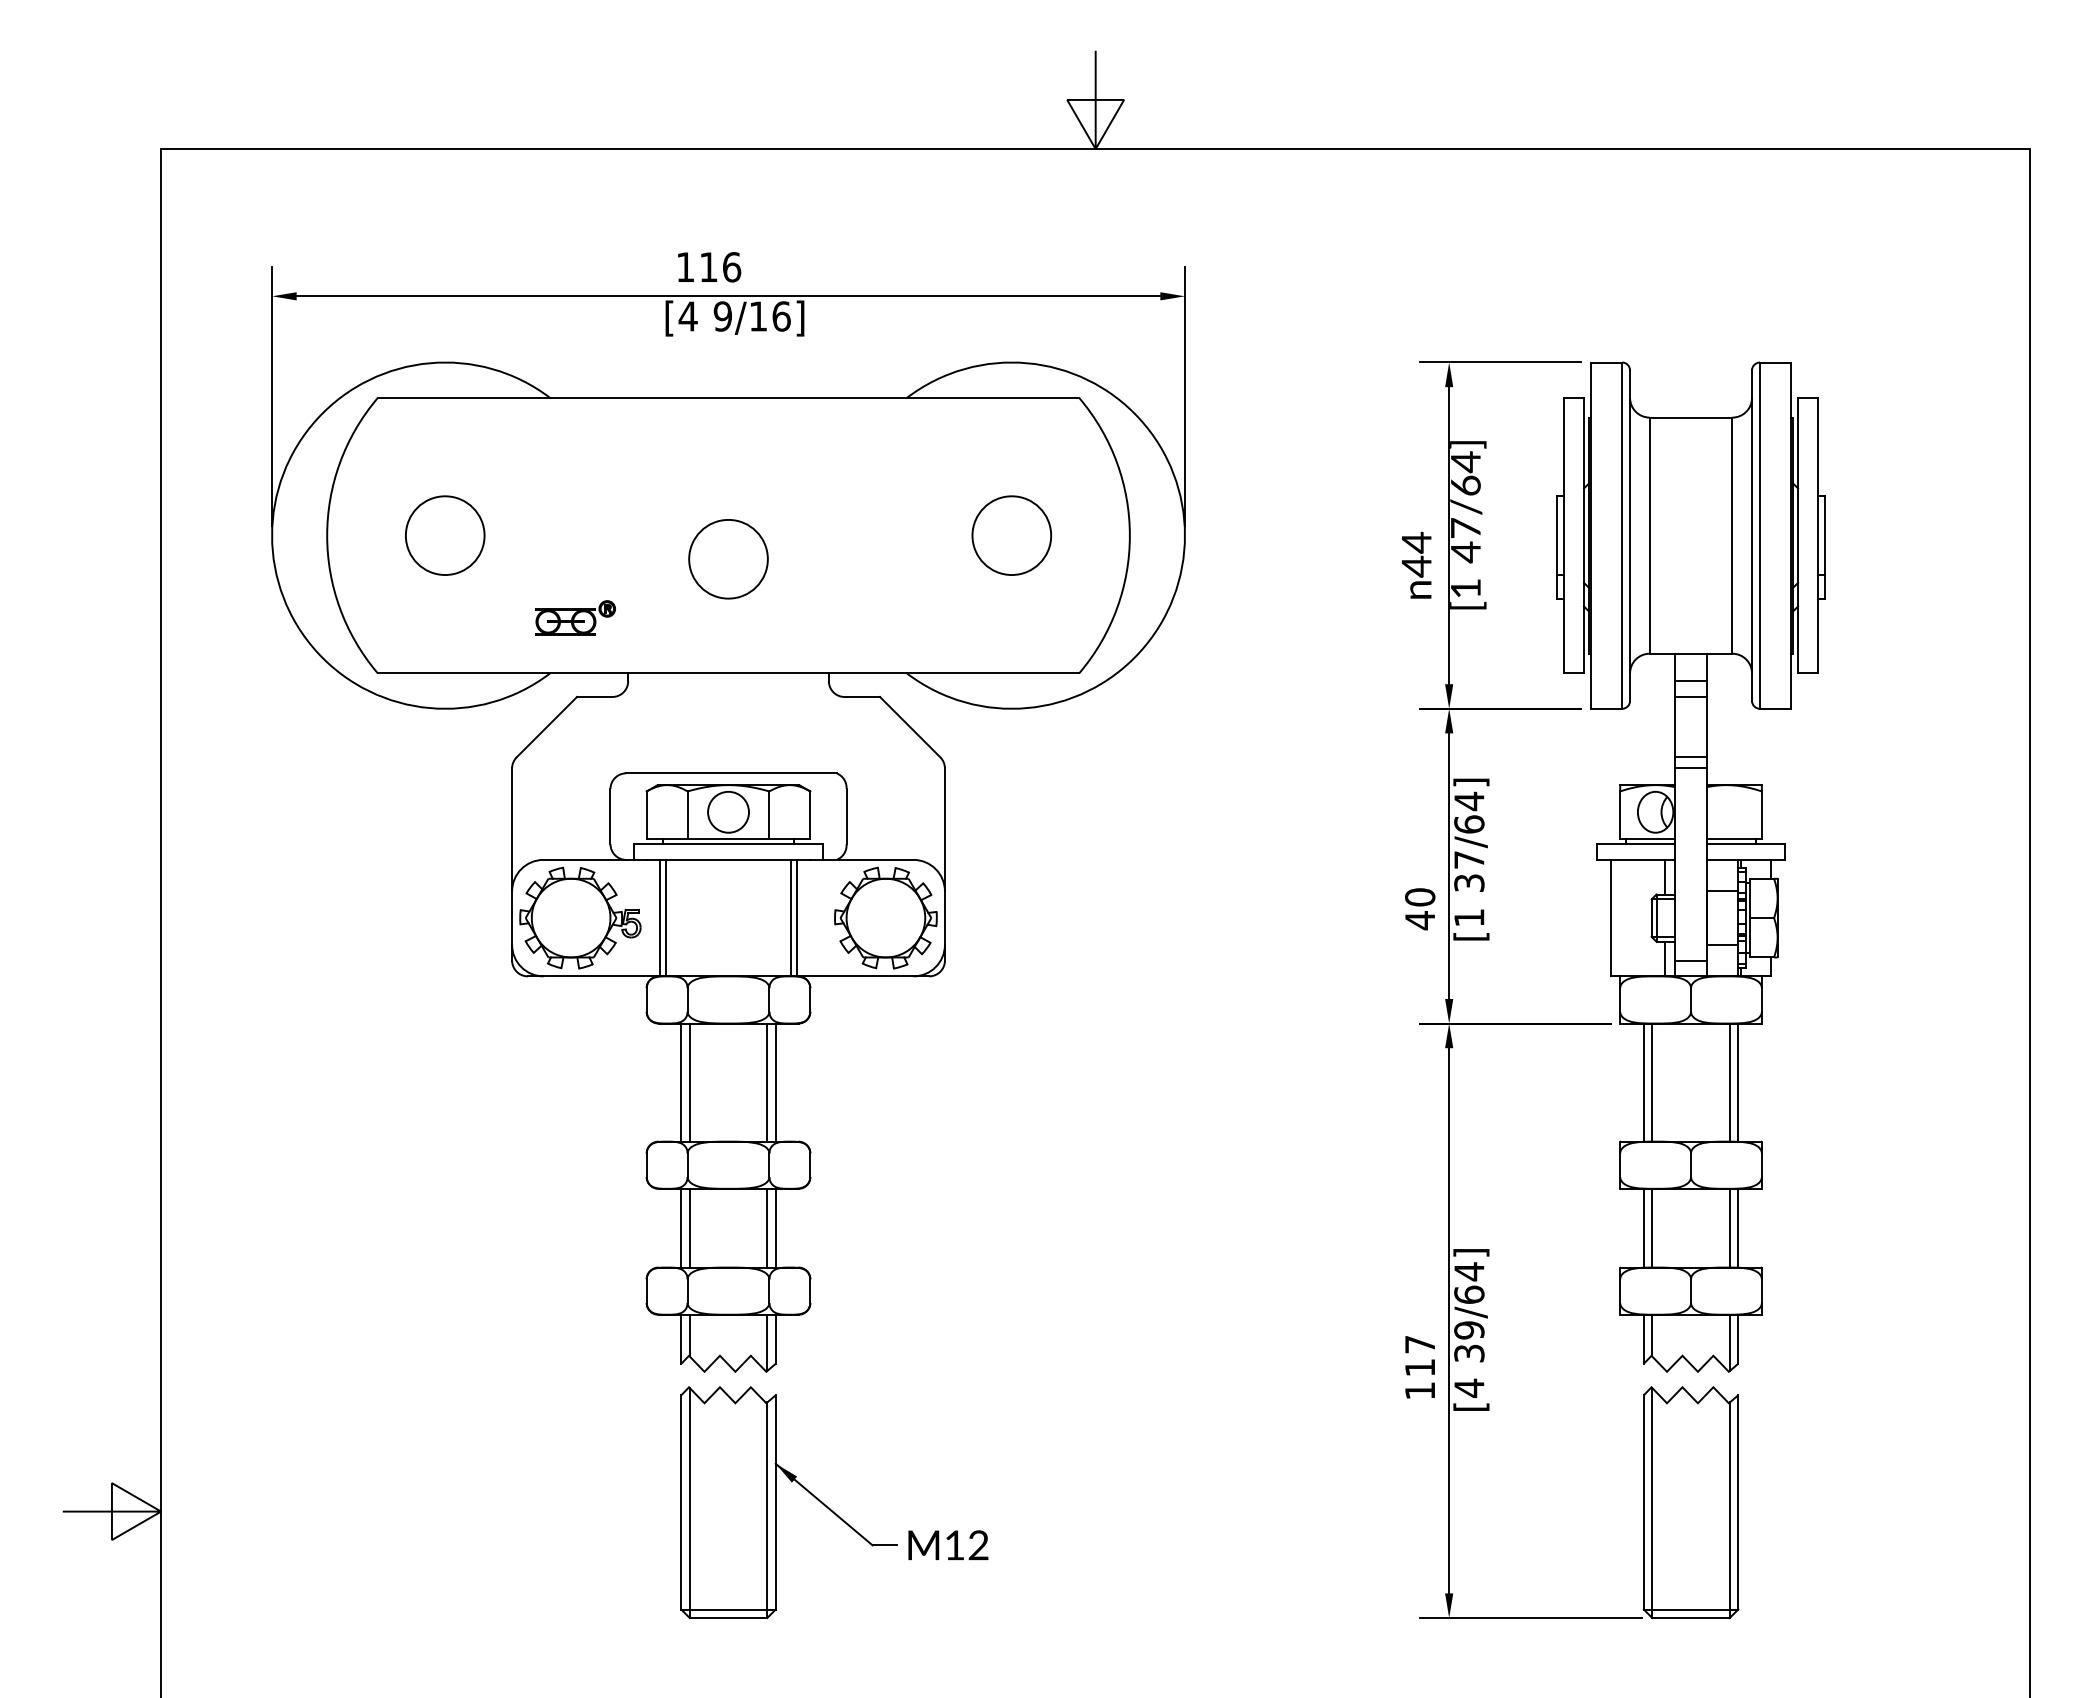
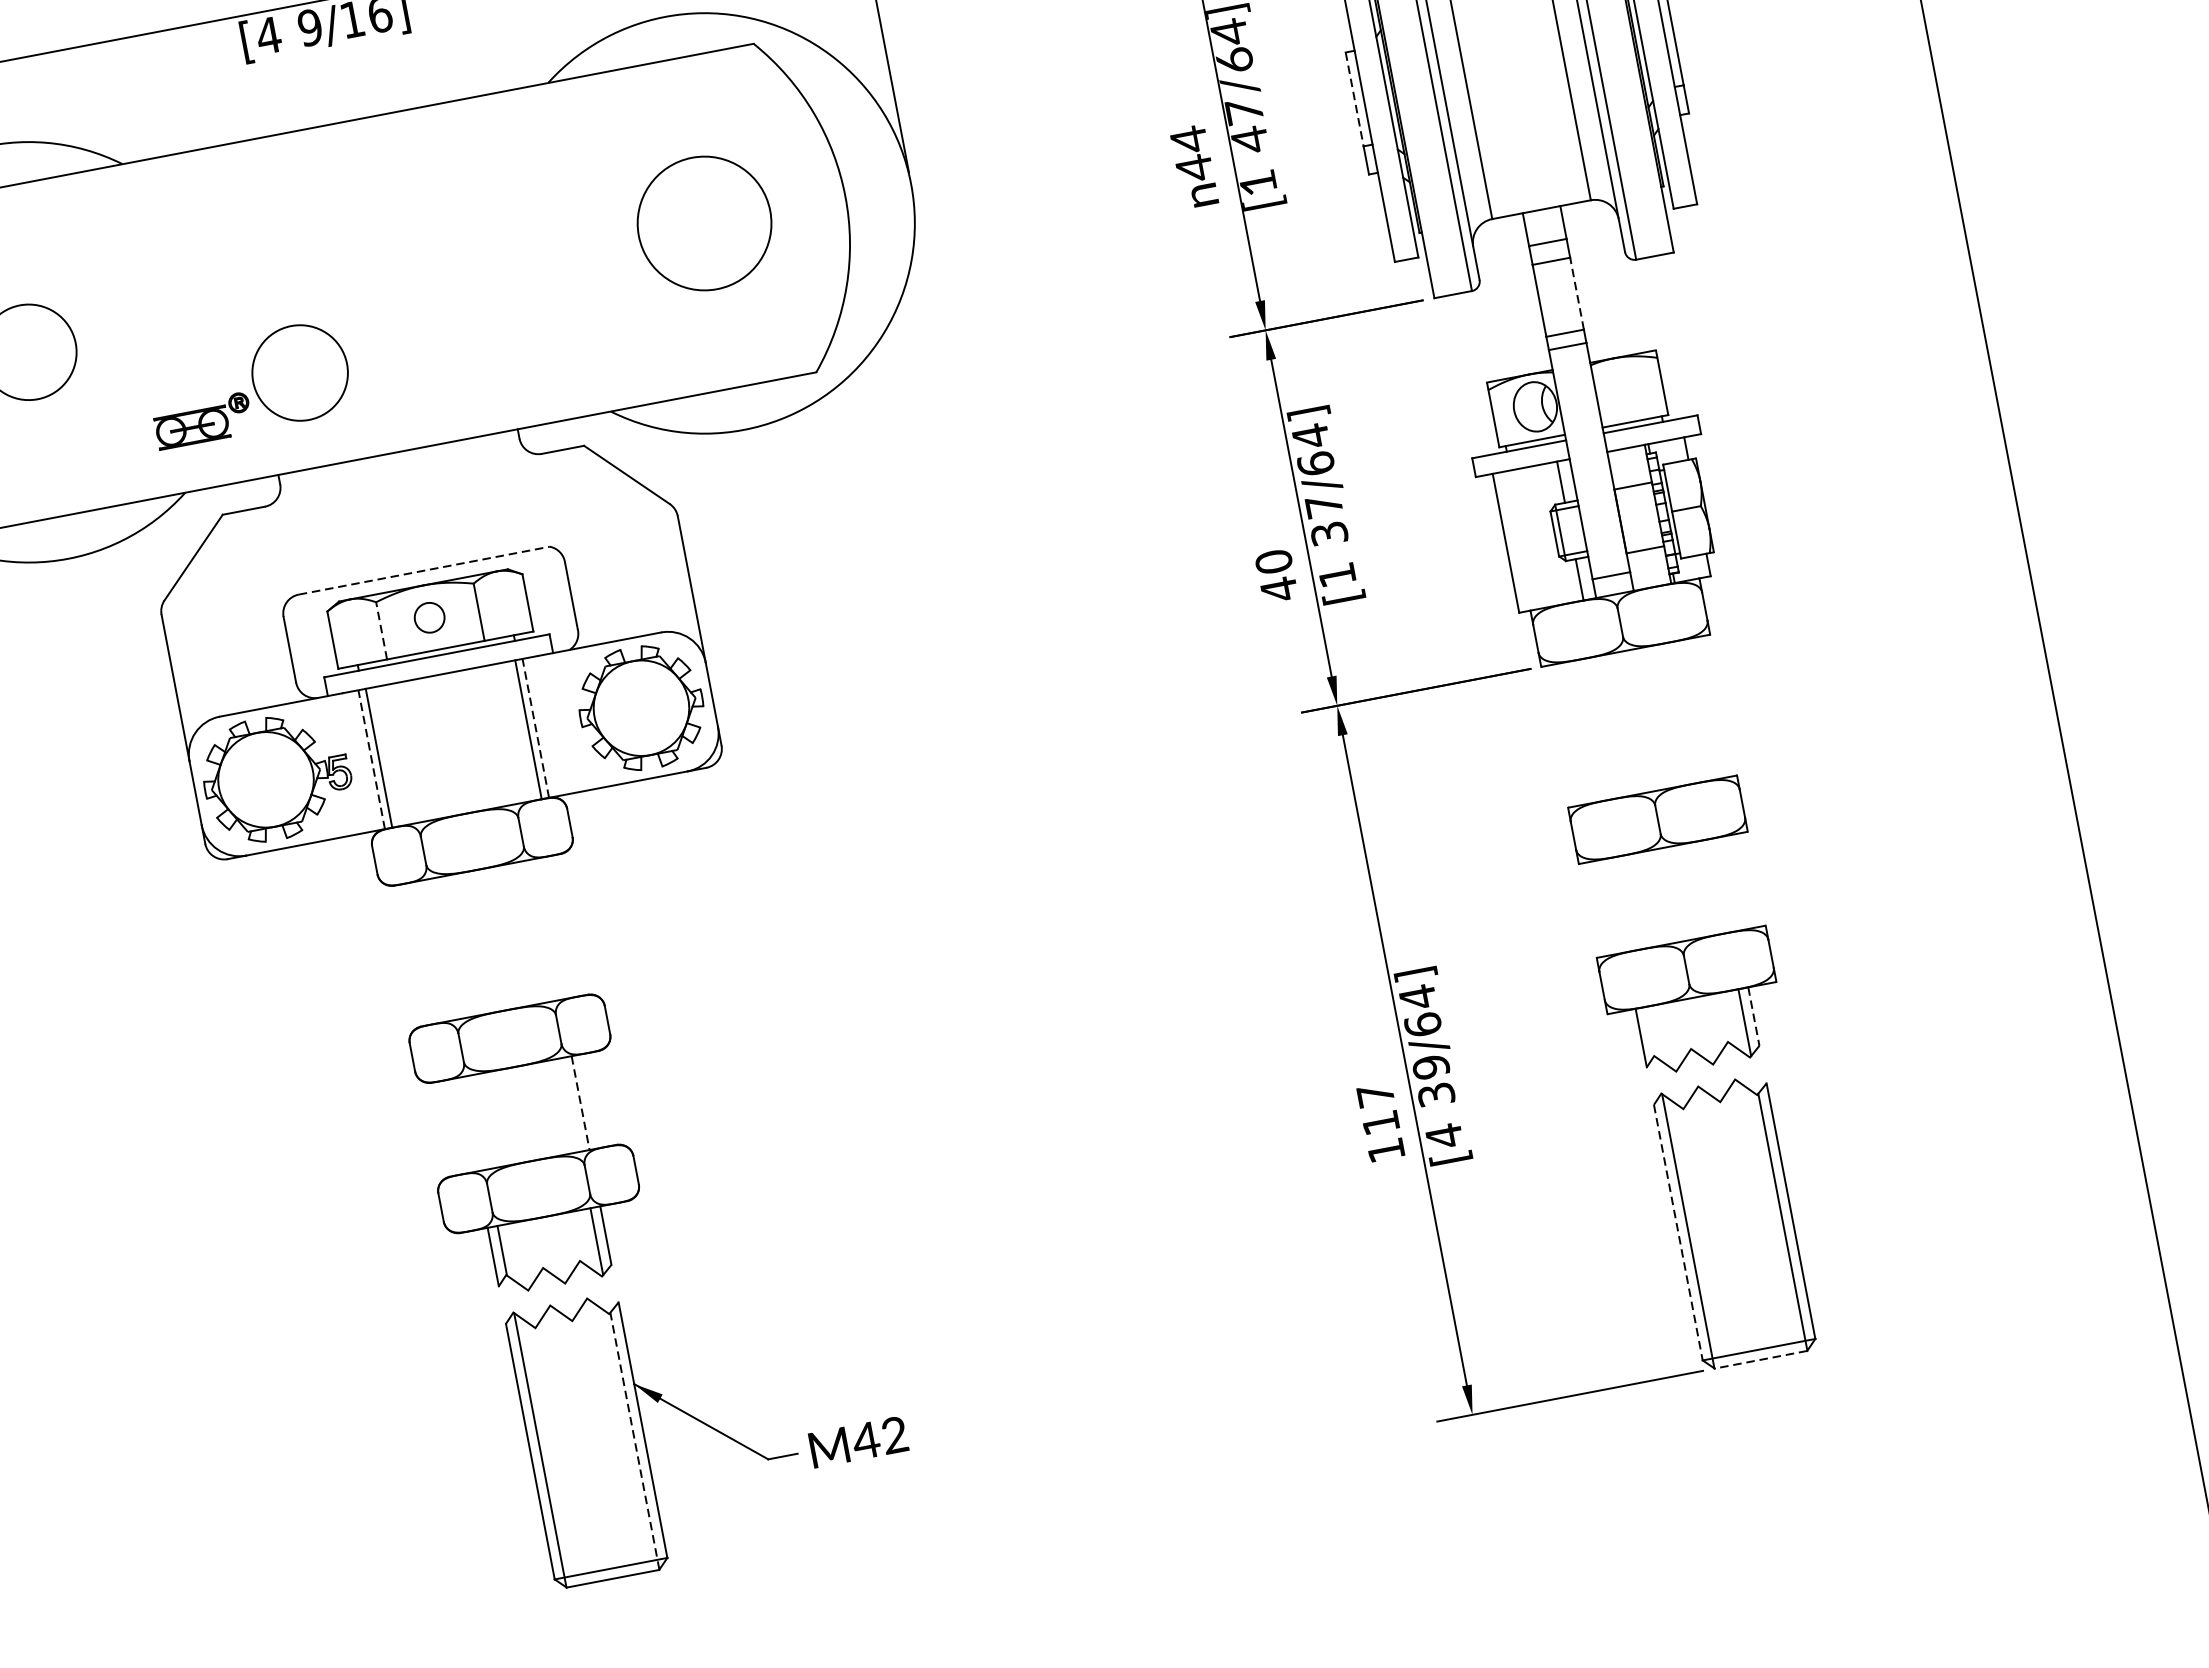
circle: (1011, 535) -> (704, 223), size x1.4
line: (1556, 536) -> (1354, 100), solid -> dashed
circle: (728, 559) -> (300, 373), moved
line: (1706, 726) -> (1576, 292), solid -> dashed
line: (731, 773) -> (424, 570), solid -> dashed
circle: (728, 811) -> (429, 616), size x0.6
line: (687, 815) -> (381, 630), solid -> dashed
line: (659, 917) -> (371, 758), solid -> dashed
line: (797, 917) -> (535, 727), solid -> dashed
line: (681, 1082) -> (435, 950), removed
line: (689, 1082) -> (444, 948), removed
line: (767, 1082) -> (537, 931), removed
line: (775, 1082) -> (547, 929), removed
line: (1643, 1082) -> (1582, 731), removed
line: (1652, 1082) -> (1593, 729), removed
line: (1729, 1082) -> (1685, 712), removed
line: (1738, 1082) -> (1695, 710), removed
line: (681, 1227) -> (468, 1123), removed
line: (689, 1227) -> (477, 1121), removed
line: (767, 1227) -> (570, 1104), removed
line: (1643, 1227) -> (1615, 904), removed
line: (1652, 1227) -> (1626, 902), removed
line: (1729, 1227) -> (1717, 885), removed
line: (1738, 1227) -> (1728, 883), removed
line: (775, 1228) -> (580, 1103), solid -> dashed
line: (1652, 1335) -> (1650, 1031), removed
line: (1738, 1339) -> (1754, 1016), solid -> dashed
line: (1643, 1502) -> (1677, 1232), solid -> dashed
line: (767, 1510) -> (635, 1441), solid -> dashed
text: (954, 1545) -> (866, 1440), M12 -> M42
line: (1691, 1617) -> (1761, 1359), solid -> dashed

